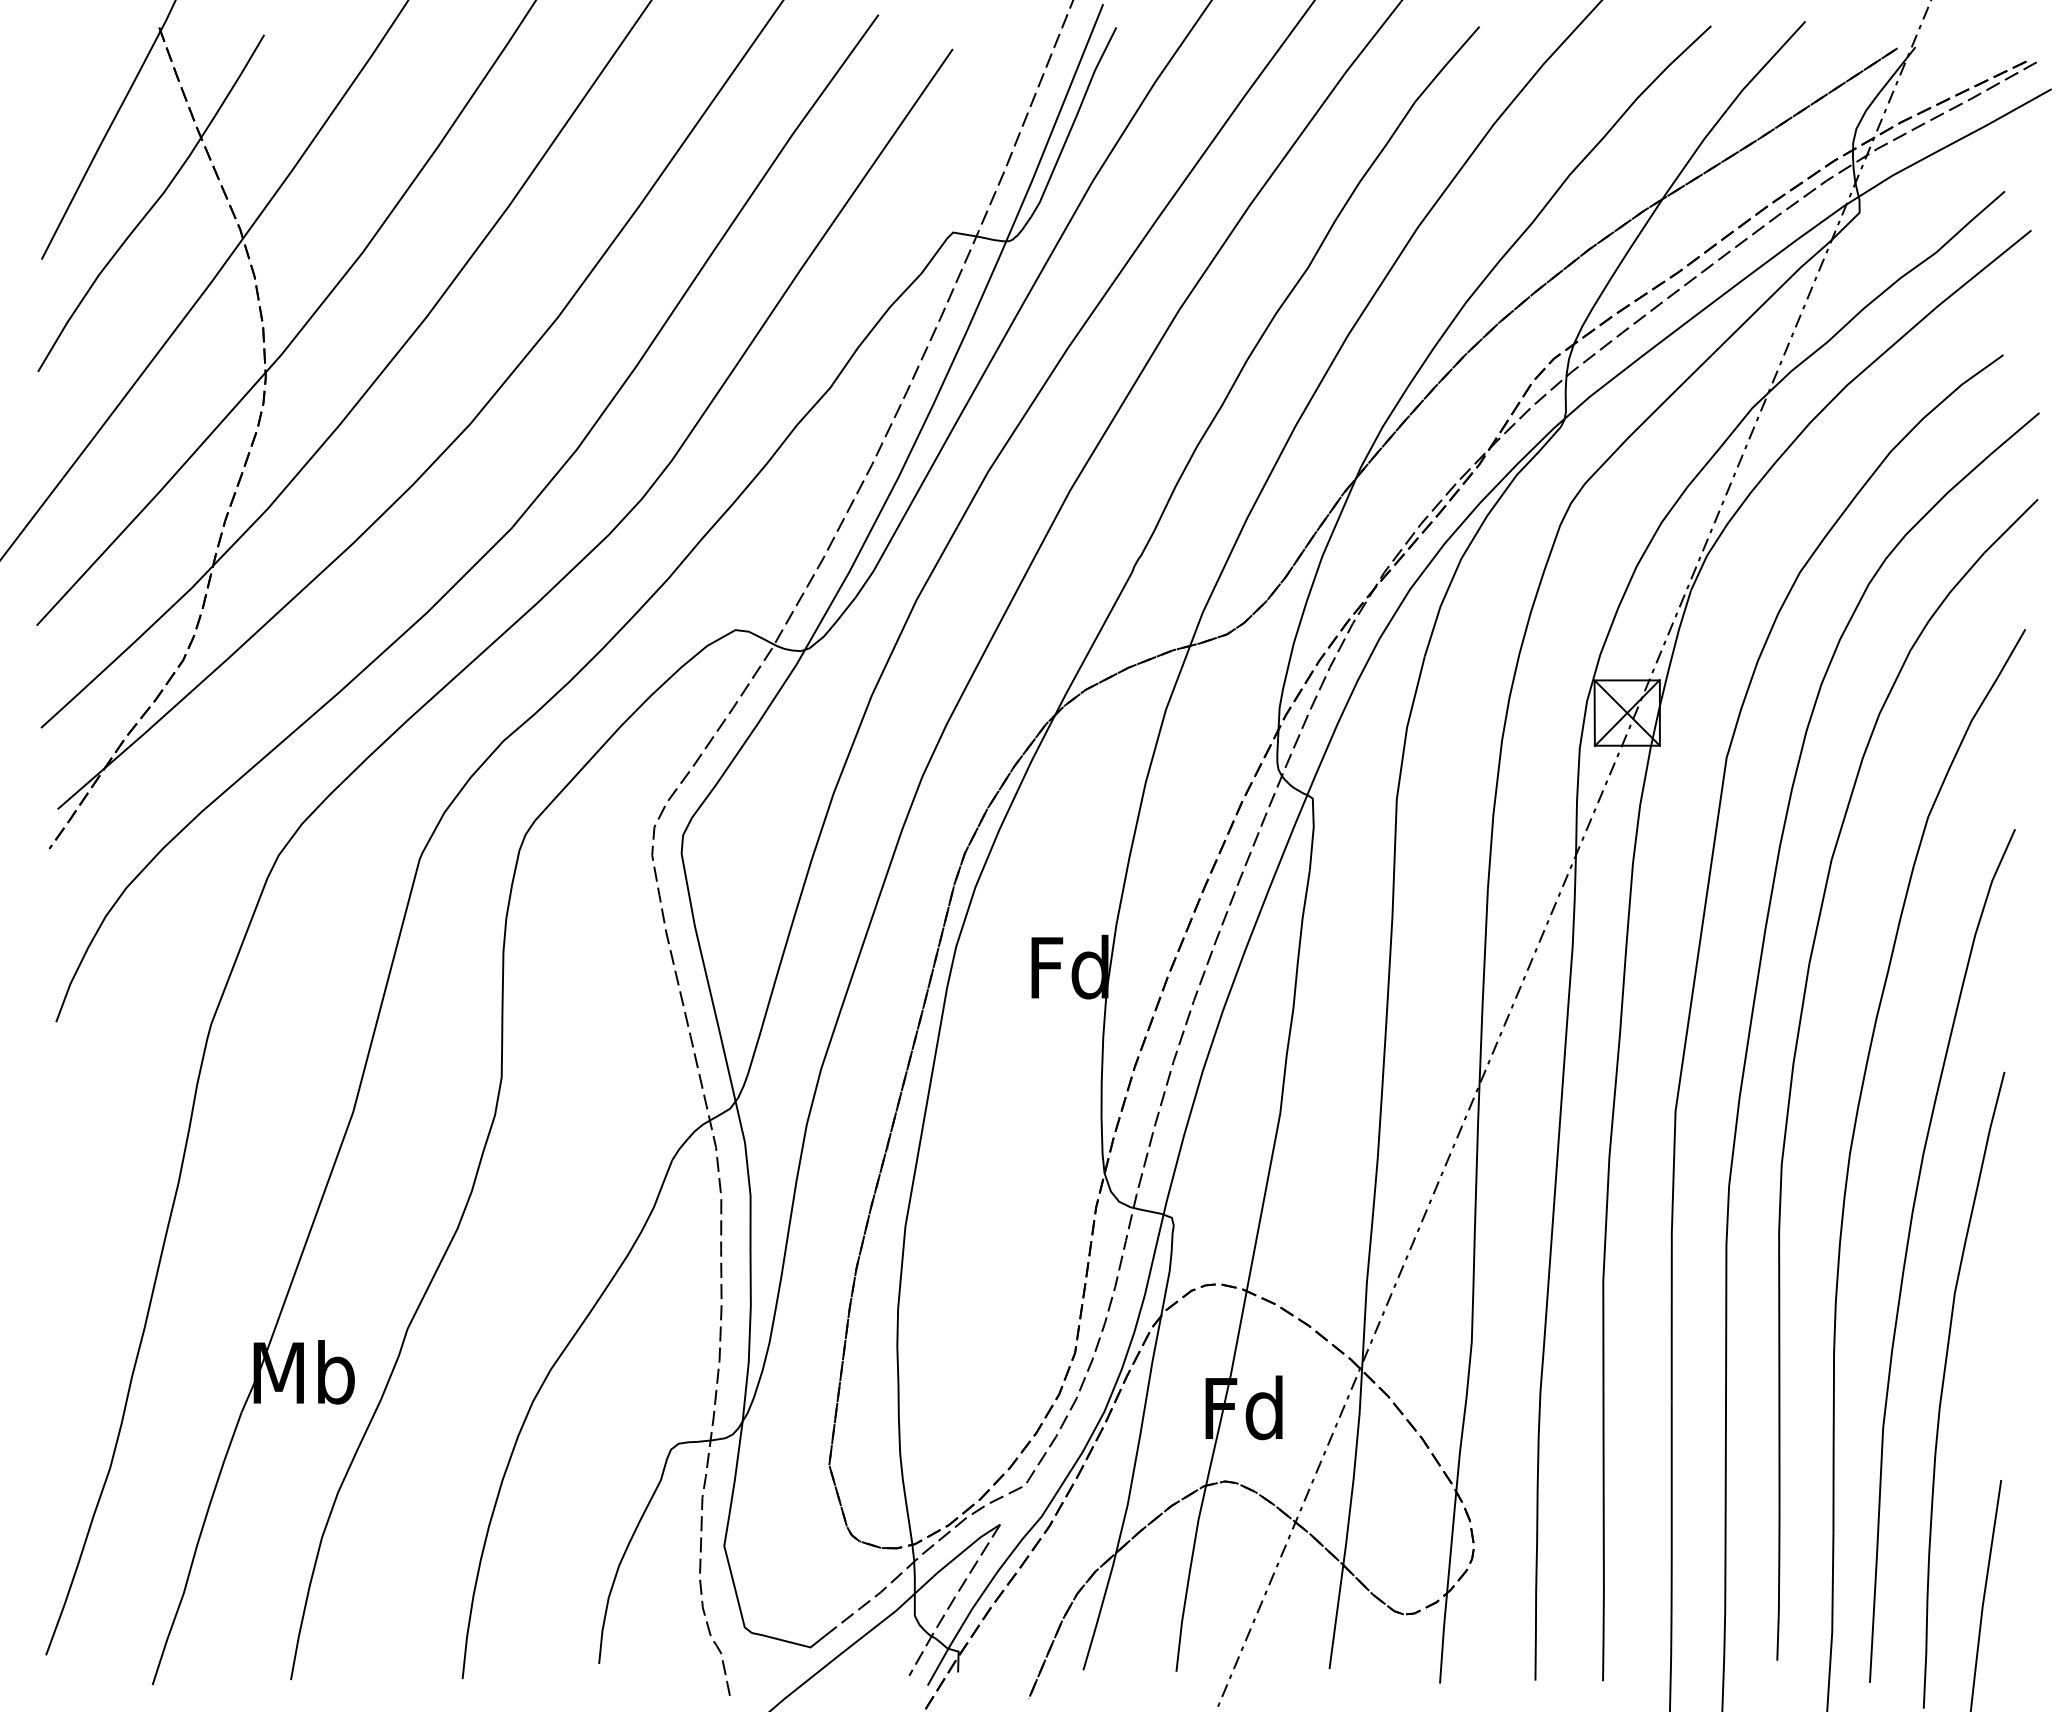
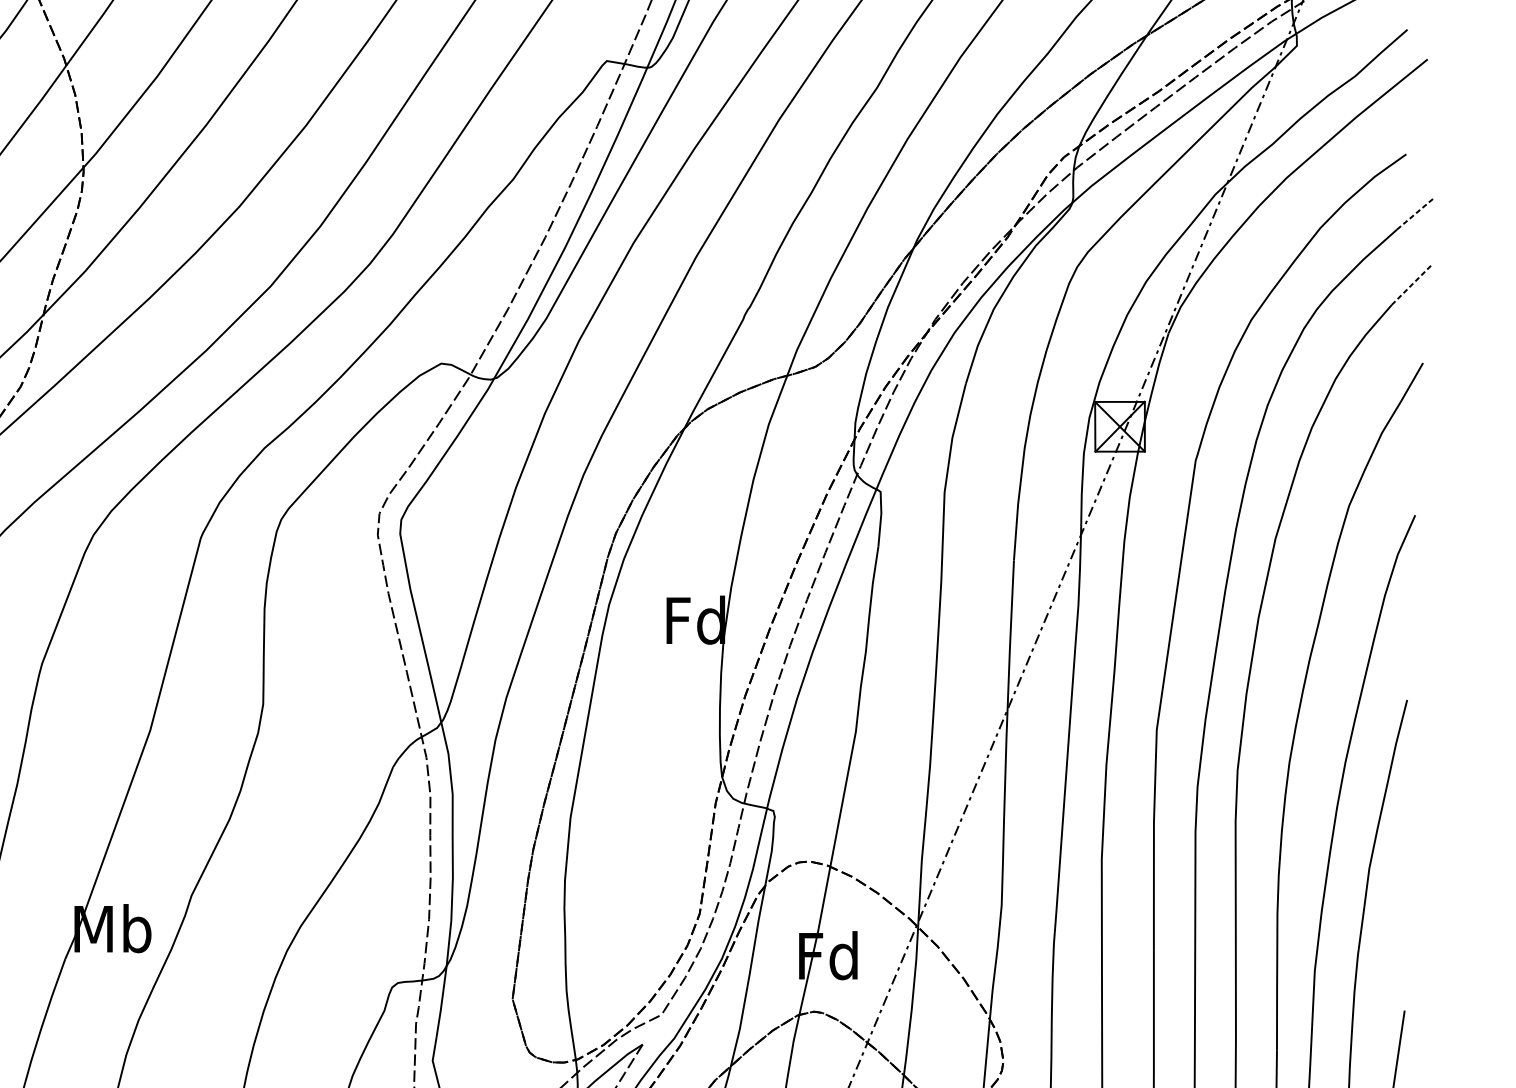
line: (2015, 433) -> (1415, 213), solid -> dashed
line: (2011, 525) -> (1412, 284), solid -> dashed

